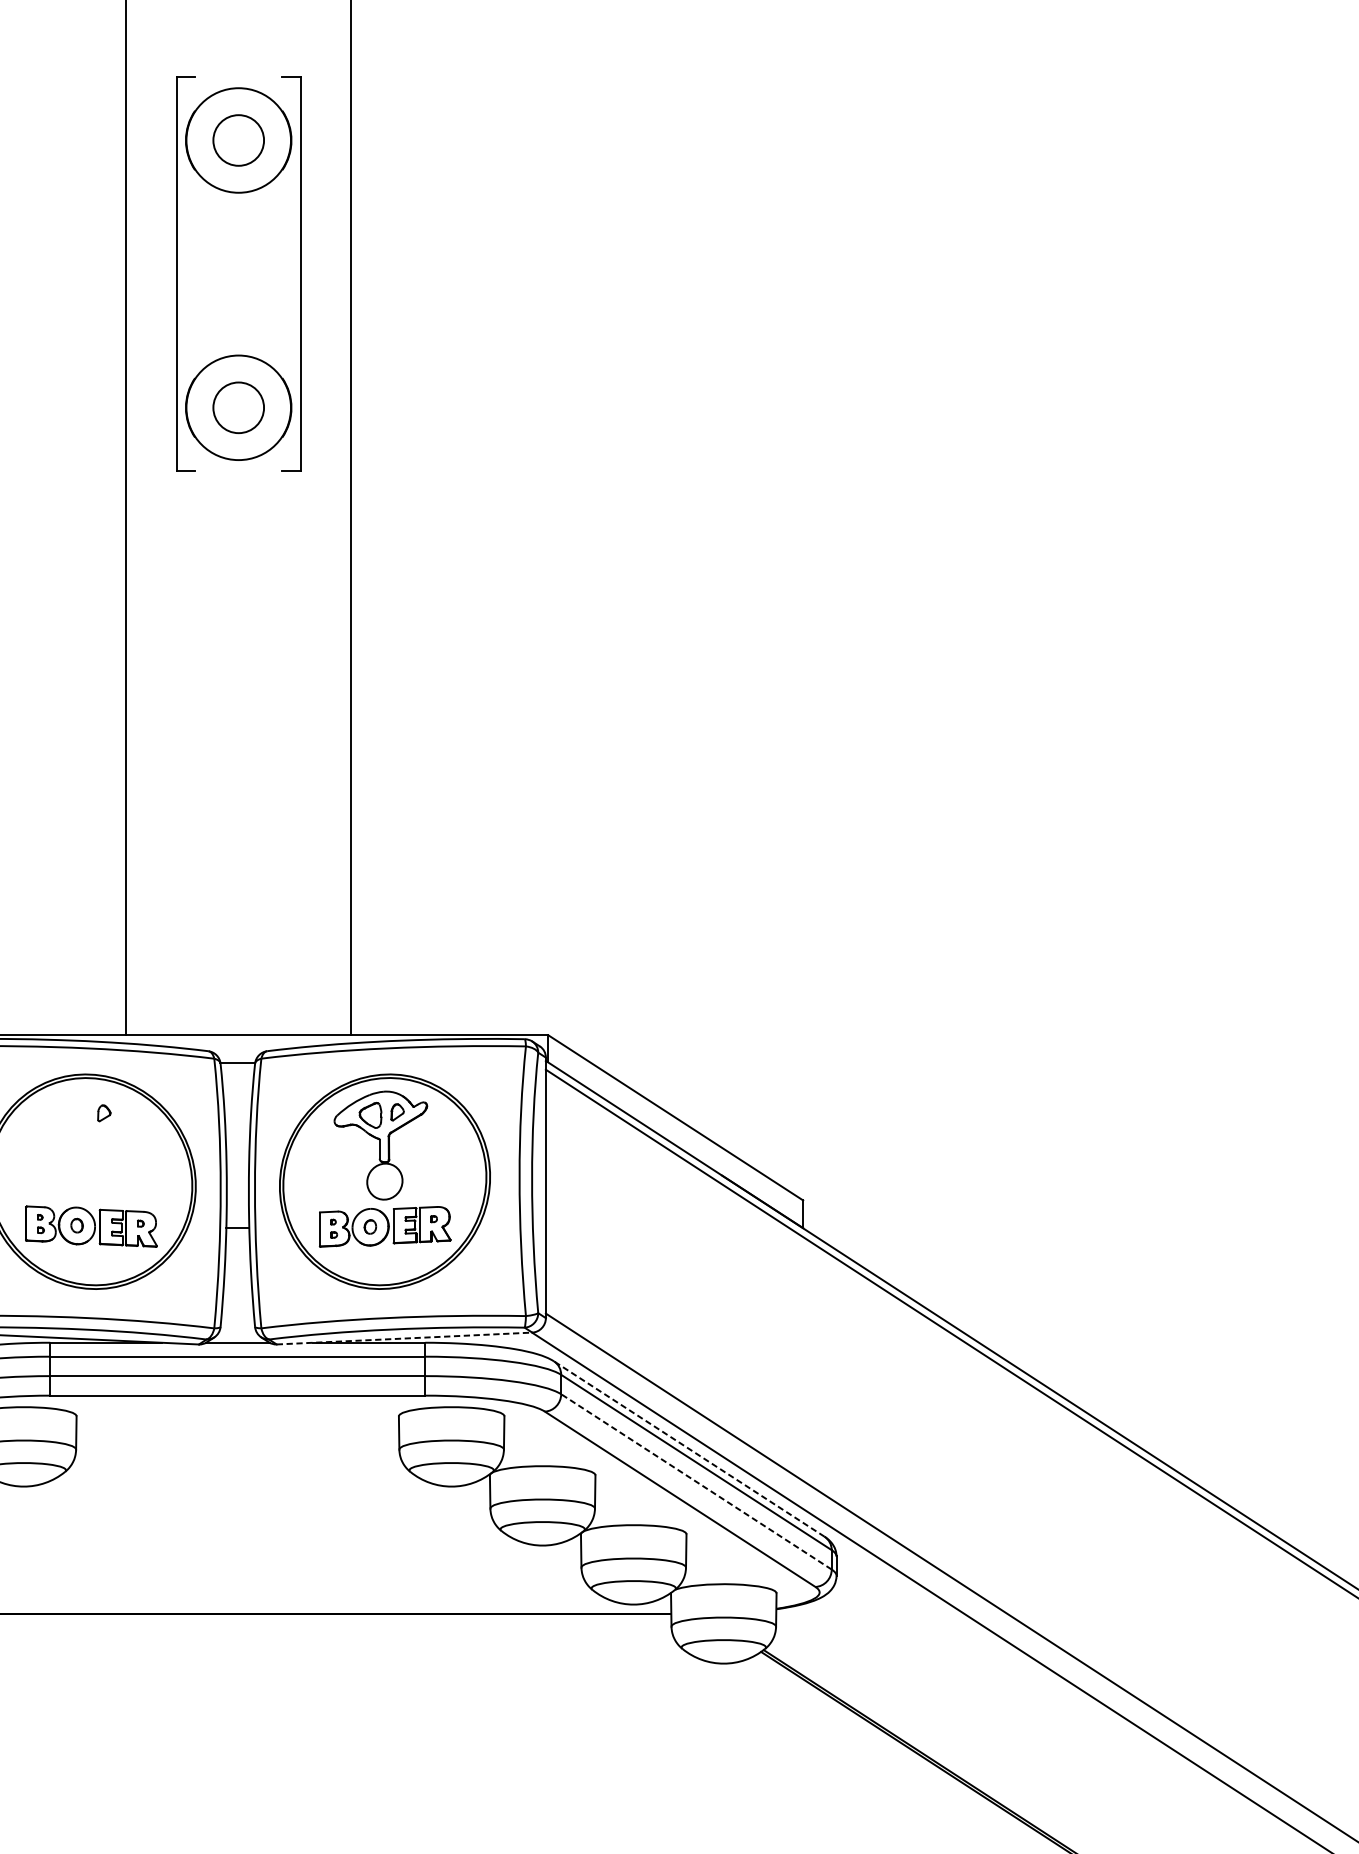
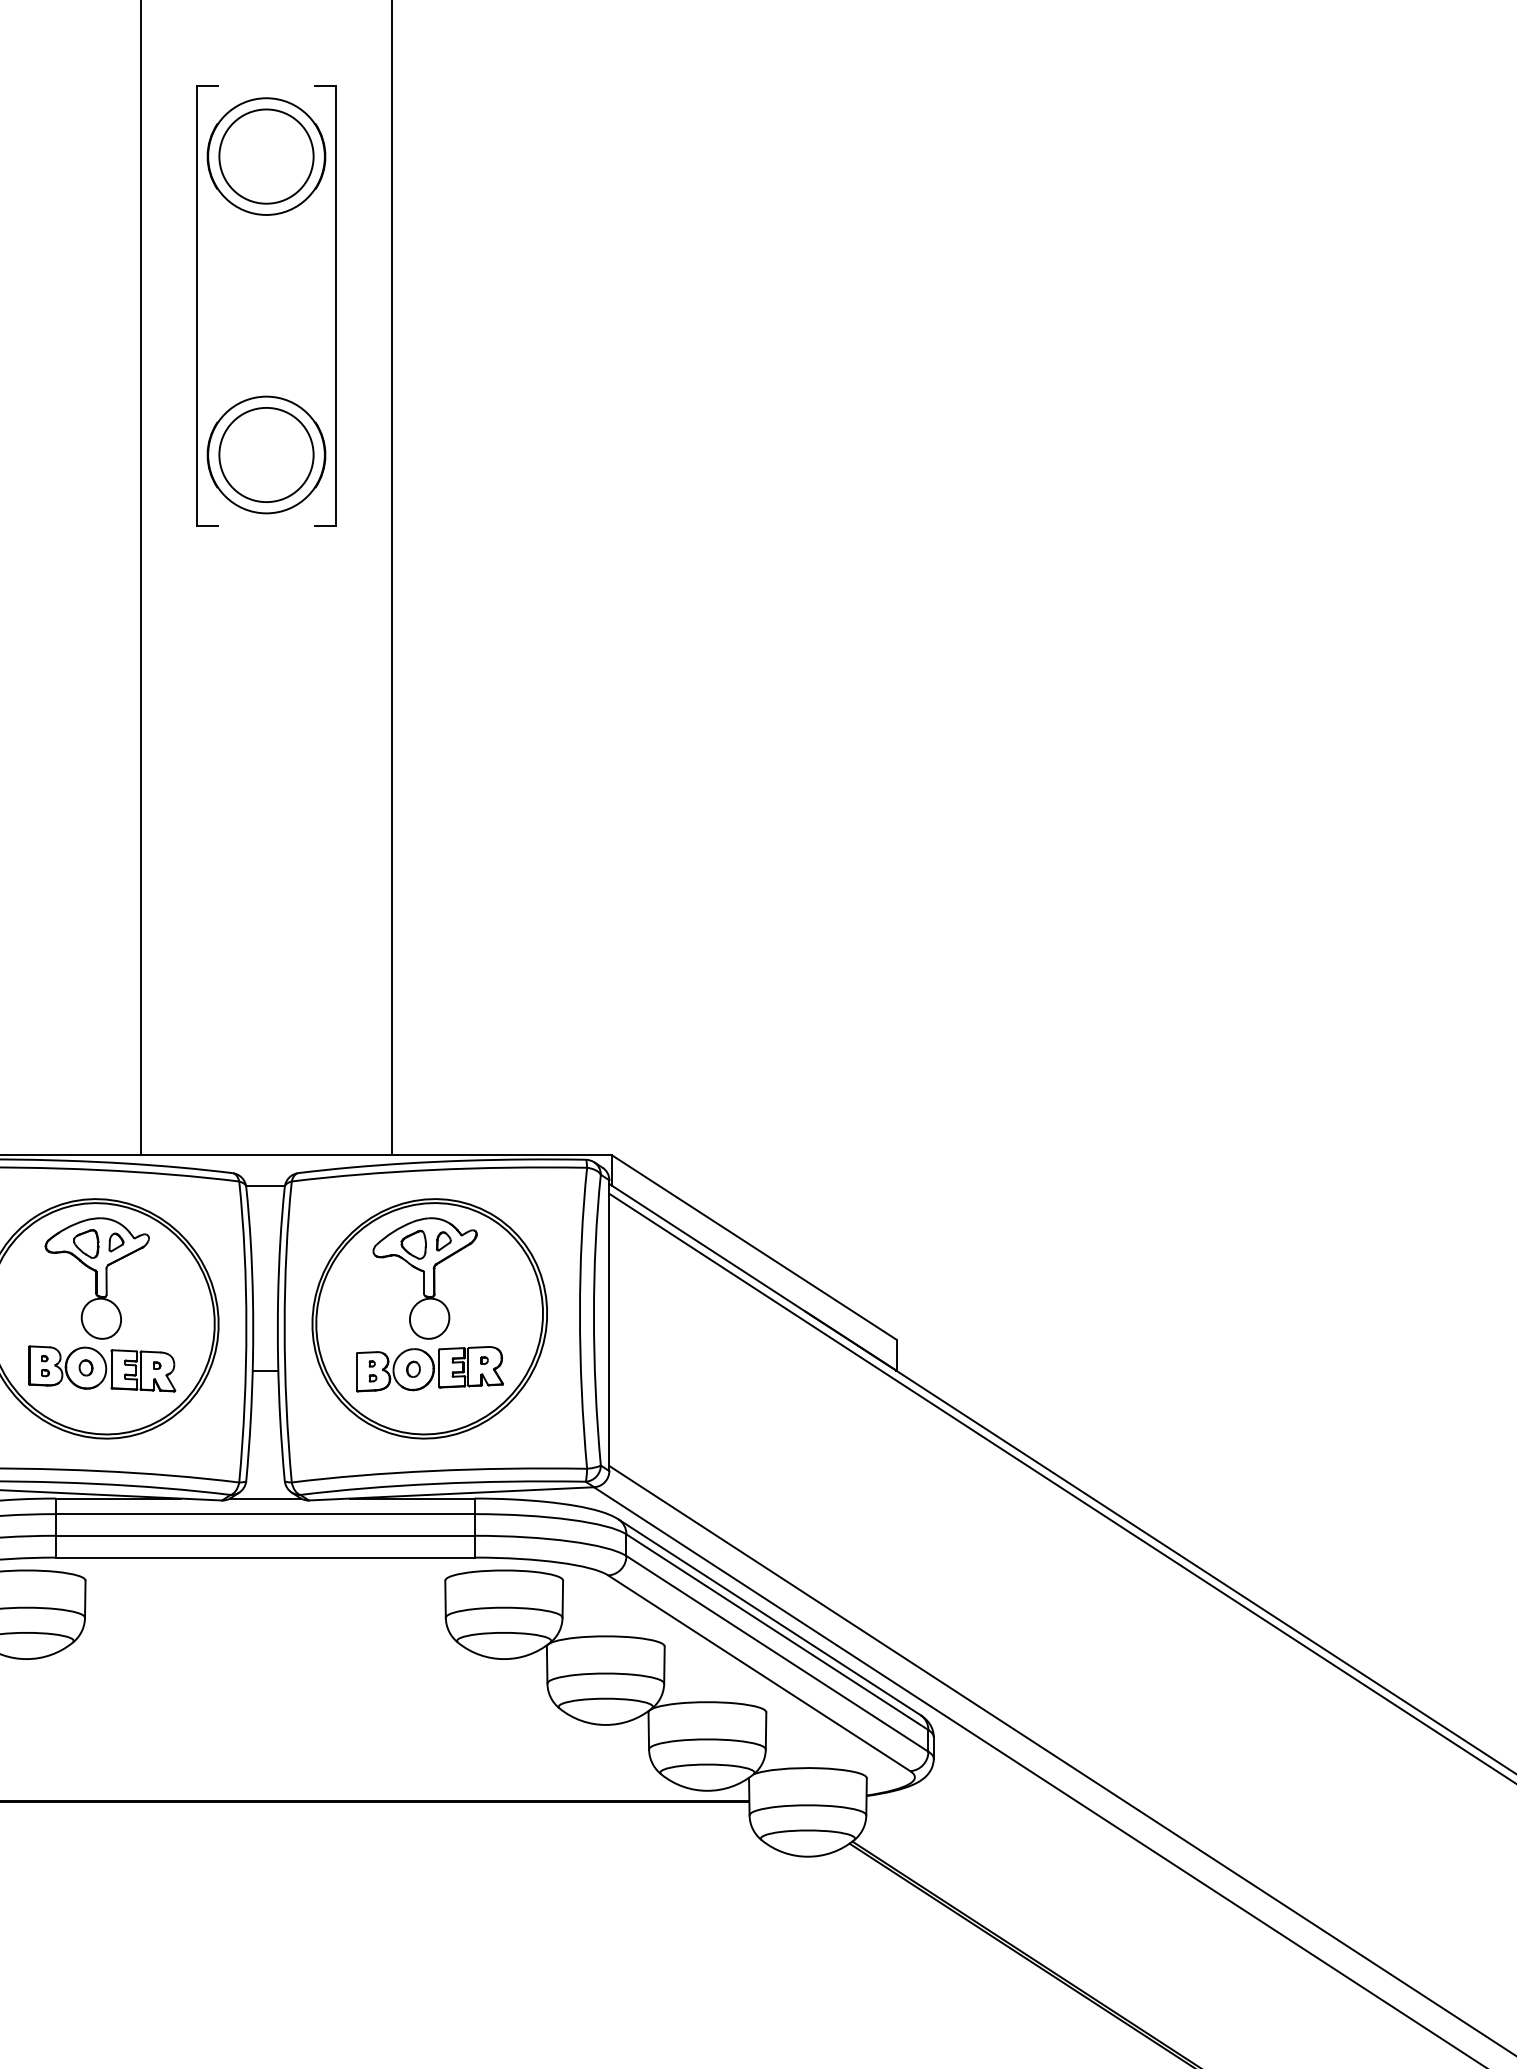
circle: (238, 140) -> (266, 156), size x1.67
circle: (238, 407) -> (266, 454), size x1.67
part: (86, 1145) -> (96, 1278), added
line: (404, 1338) -> (451, 1493), dashed -> solid
line: (689, 1449) -> (769, 1617), dashed -> solid
line: (696, 1481) -> (777, 1653), dashed -> solid

